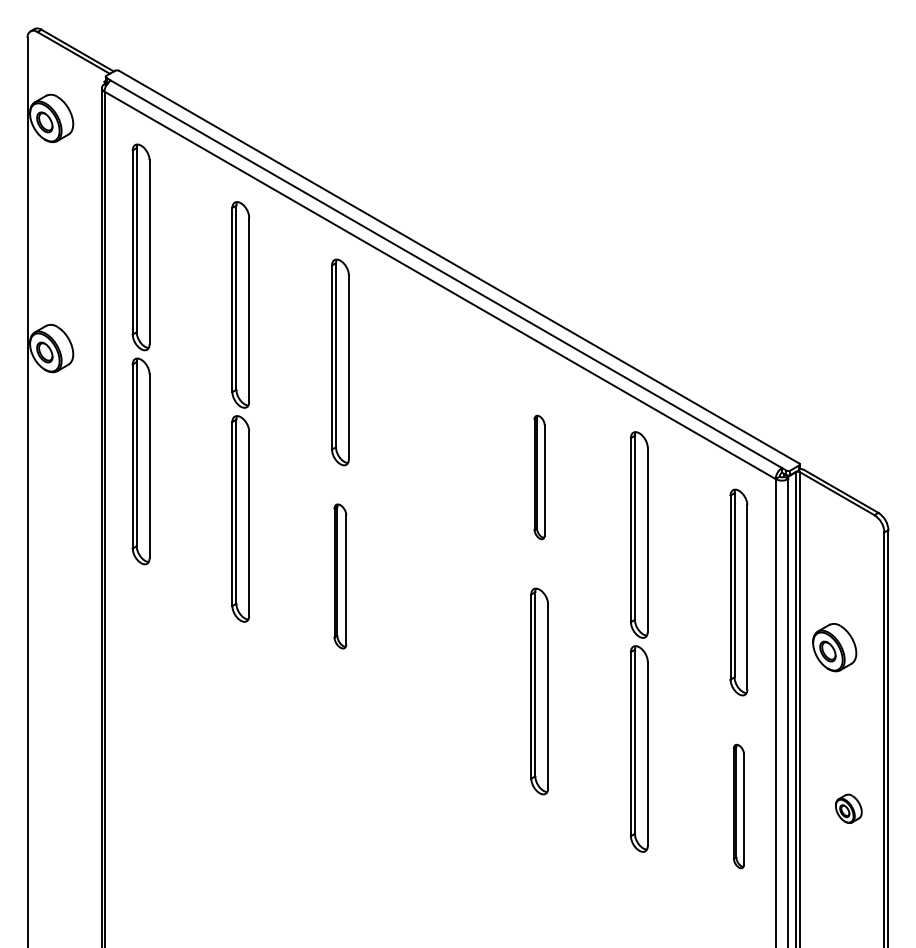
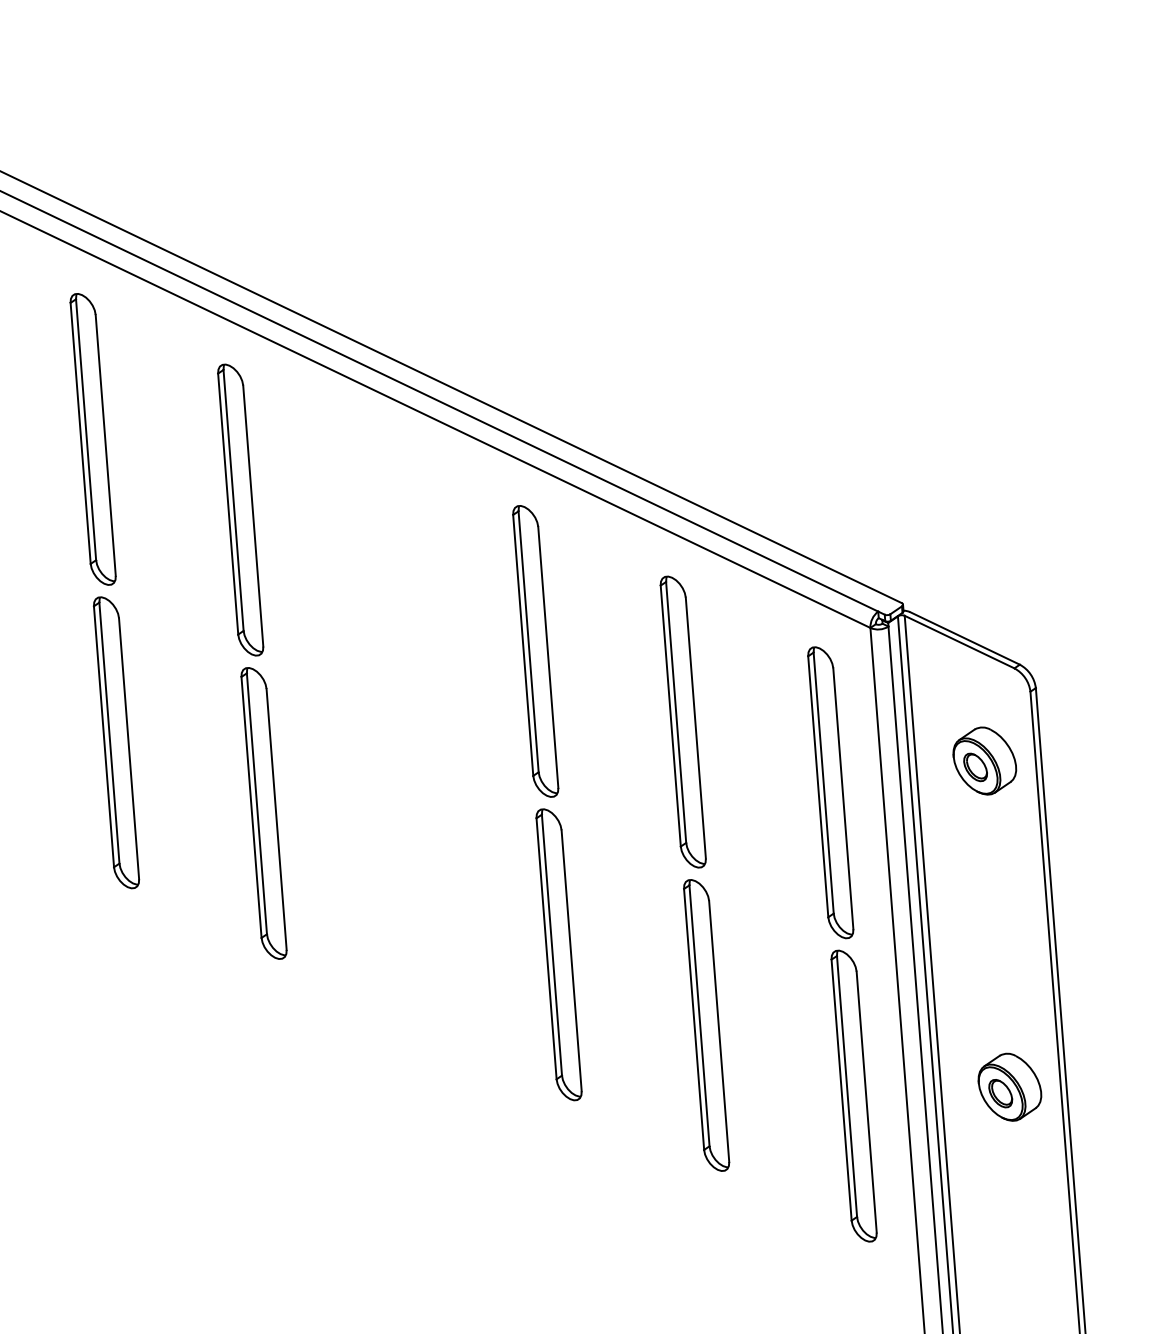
part: (539, 477) -> (535, 651), size x1.67
part: (340, 576) -> (264, 813), size x1.43
part: (834, 647) -> (984, 760), moved
part: (738, 806) -> (853, 1096), size x1.67
part: (848, 808) -> (1009, 1086), size x1.67

